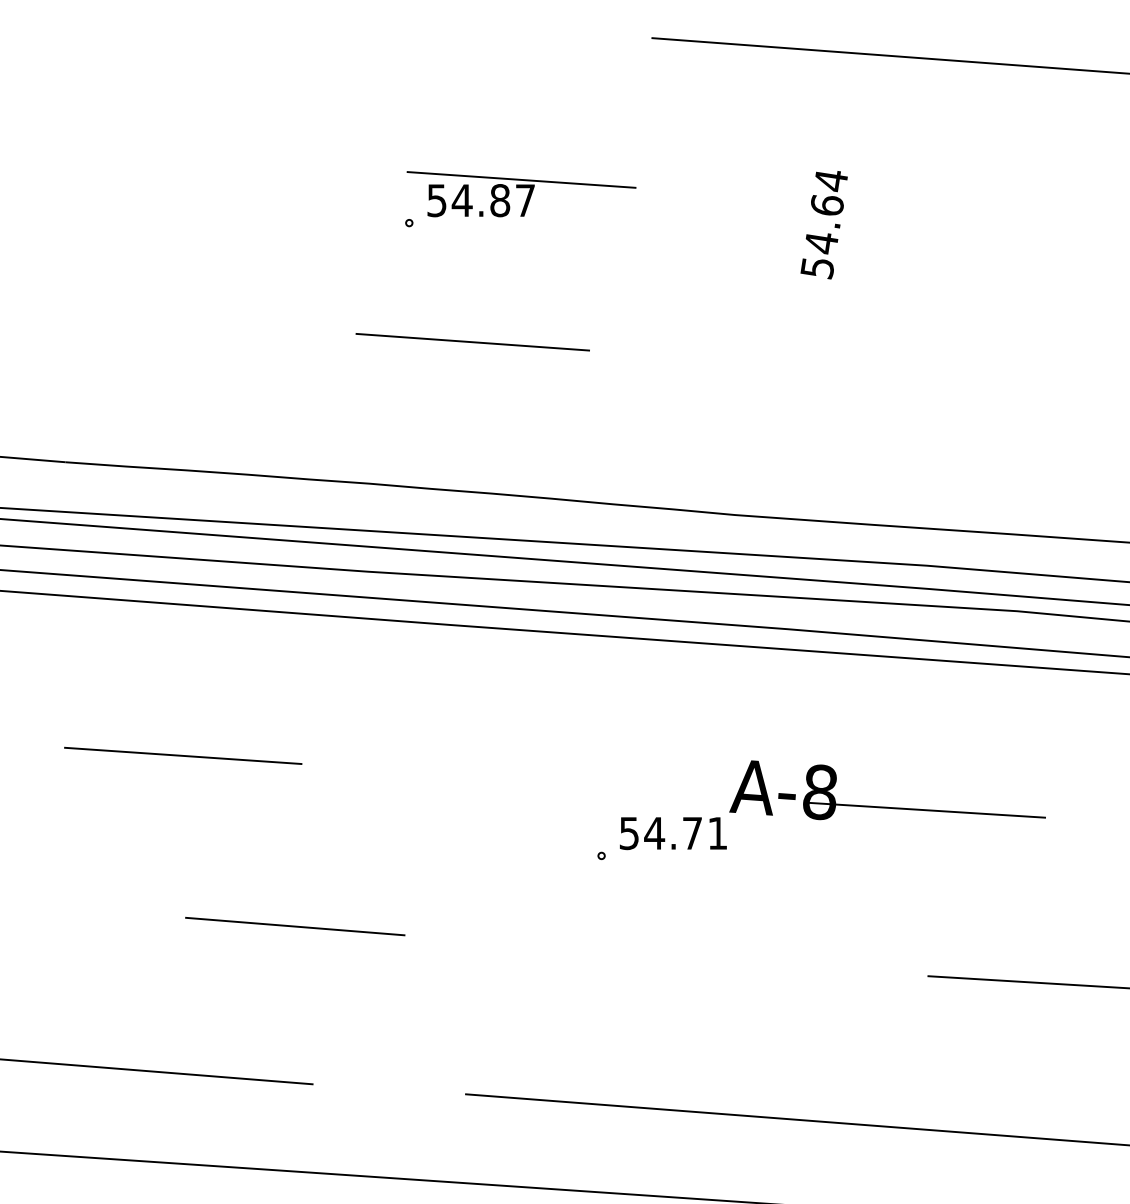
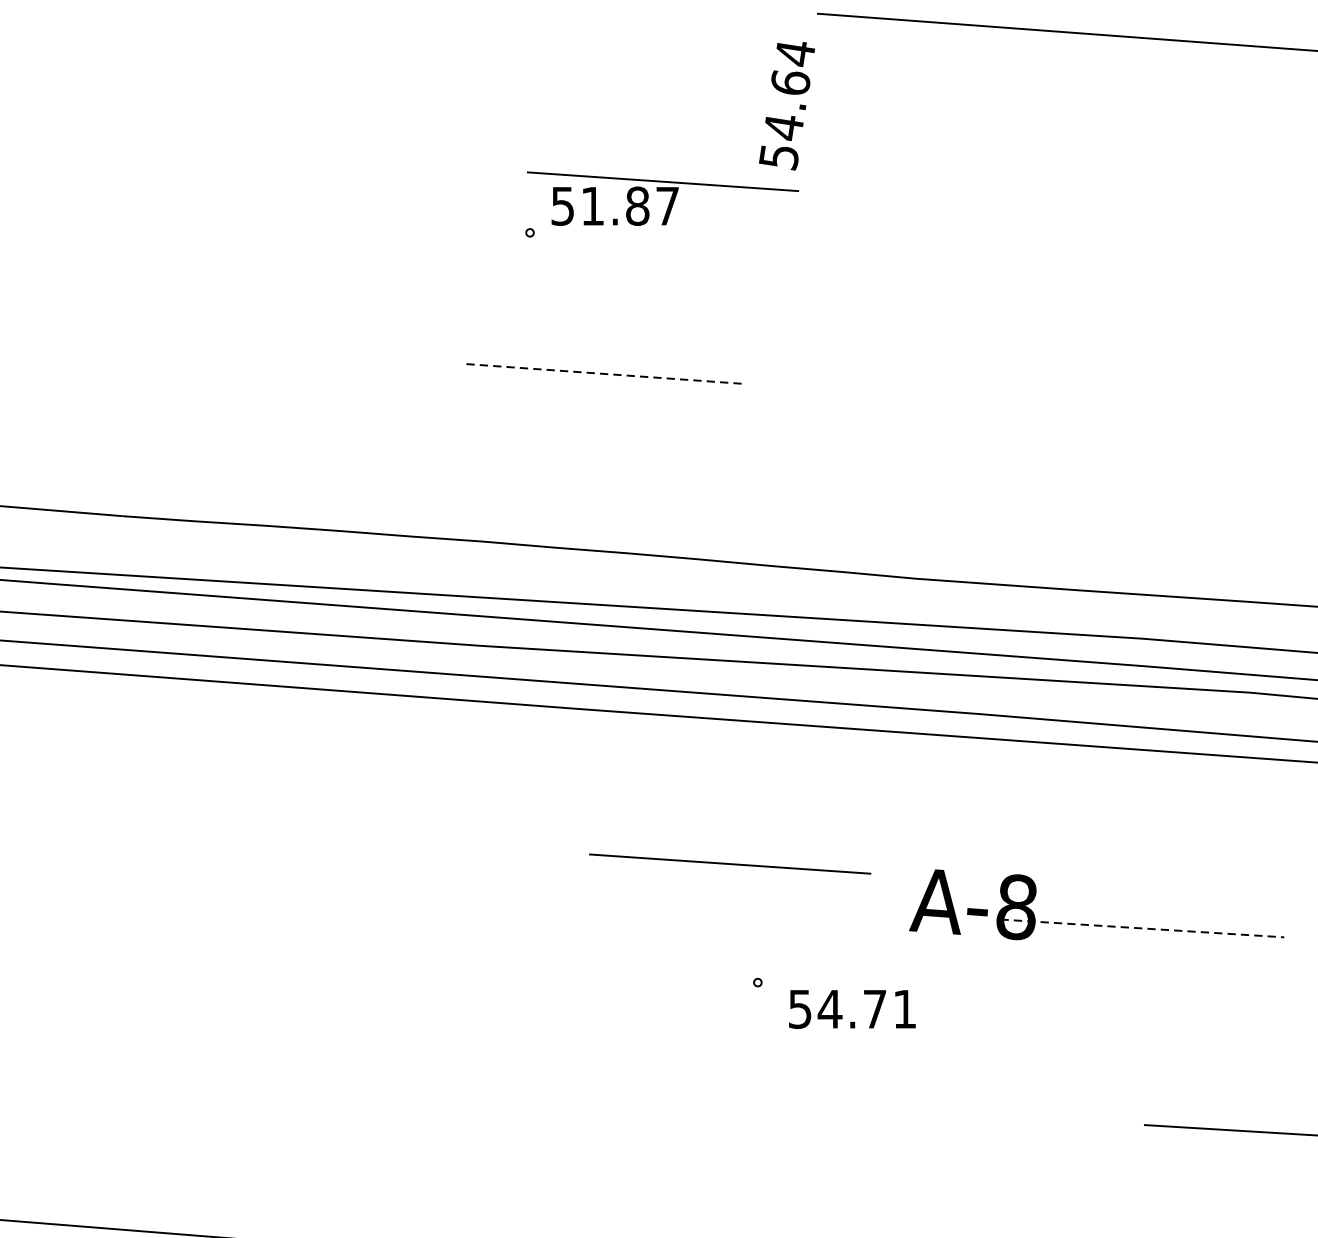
text: (461, 200) -> (591, 206), 54.87 -> 51.87
text: (823, 225) -> (786, 106), moved
line: (473, 342) -> (606, 374), solid -> dashed
line: (183, 755) -> (730, 863), moved
line: (926, 810) -> (1142, 928), solid -> dashed
text: (673, 833) -> (852, 1009), moved
line: (295, 926) -> (395, 1066), removed

